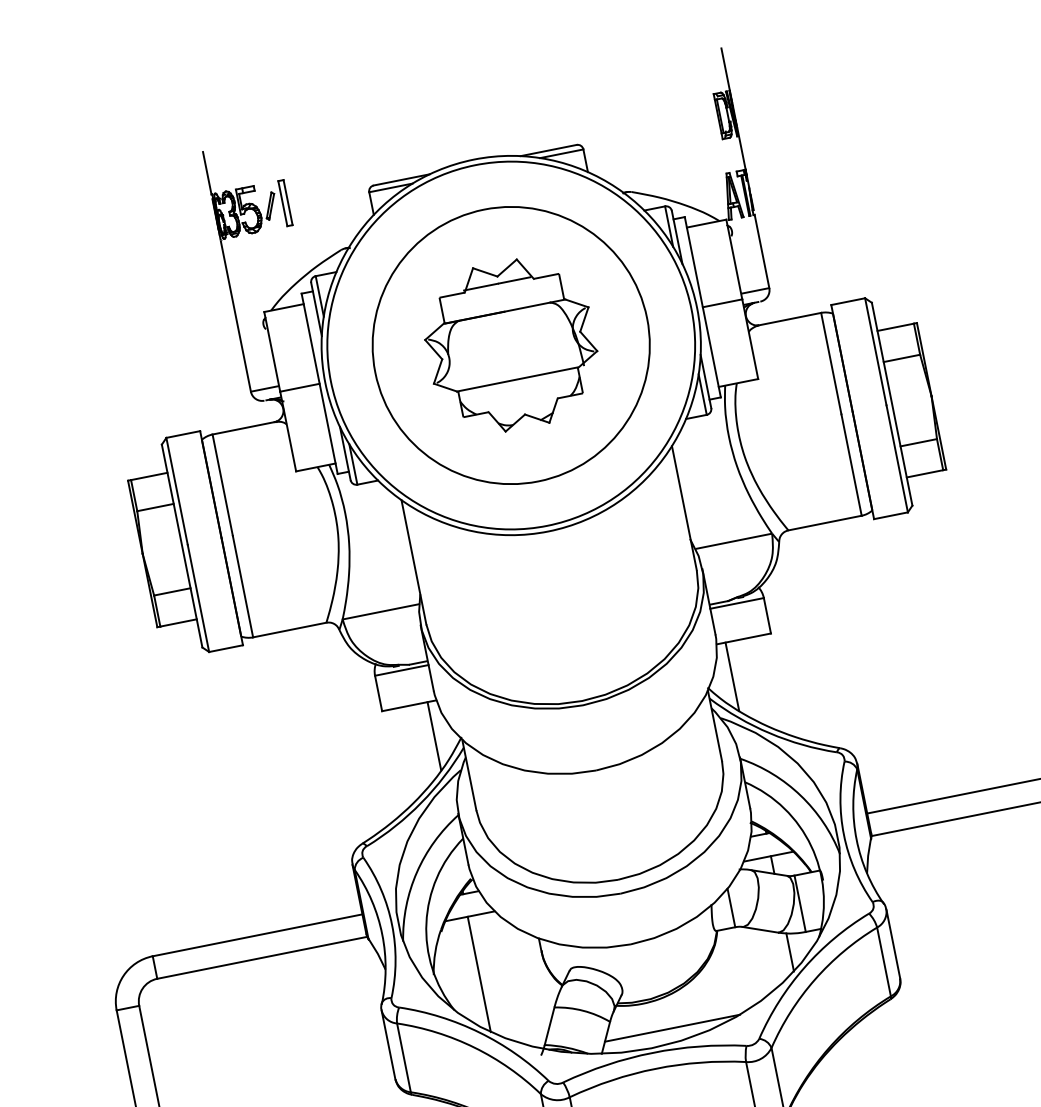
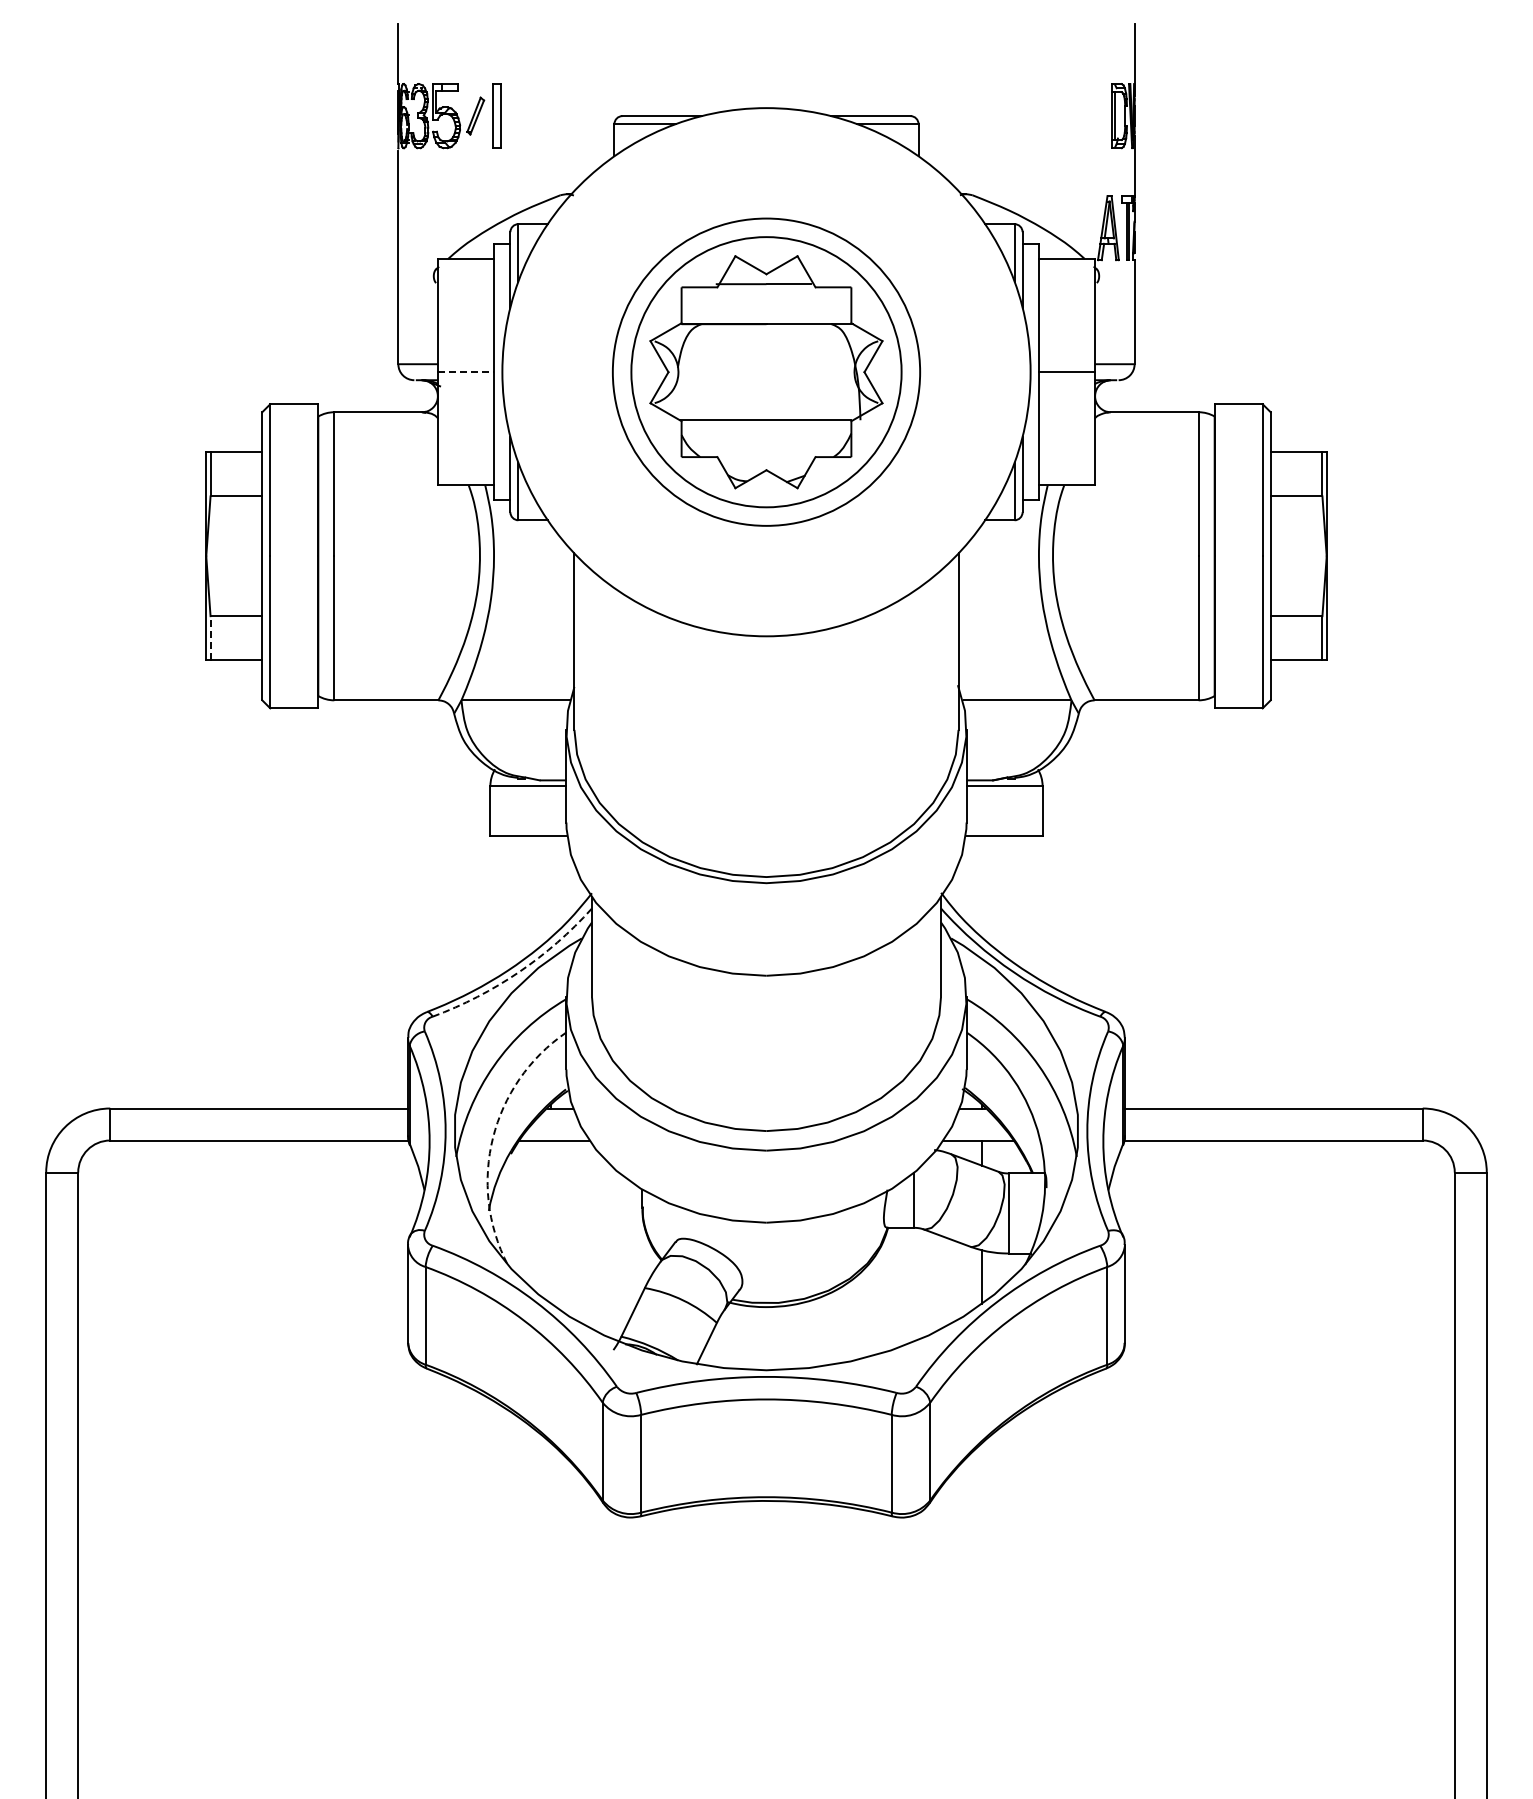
circle: (511, 345) -> (766, 372), size x0.6
circle: (511, 345) -> (766, 372), size x0.7
line: (300, 387) -> (466, 372), solid -> dashed
line: (157, 610) -> (210, 637), solid -> dashed
line: (732, 676) -> (978, 884), removed
line: (434, 736) -> (554, 884), removed
arc: (421, 803) -> (518, 972), solid -> dashed
arc: (426, 922) -> (493, 1137), solid -> dashed
line: (479, 974) -> (551, 1222), removed
line: (672, 1028) -> (800, 1348), removed

